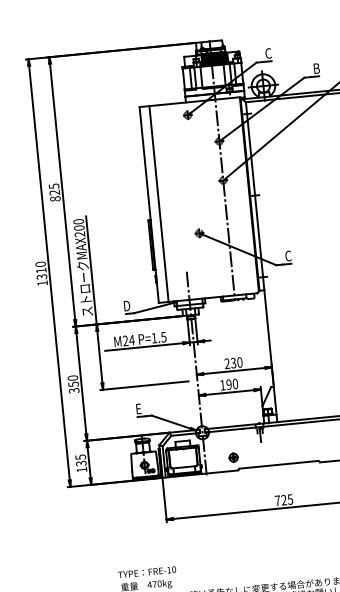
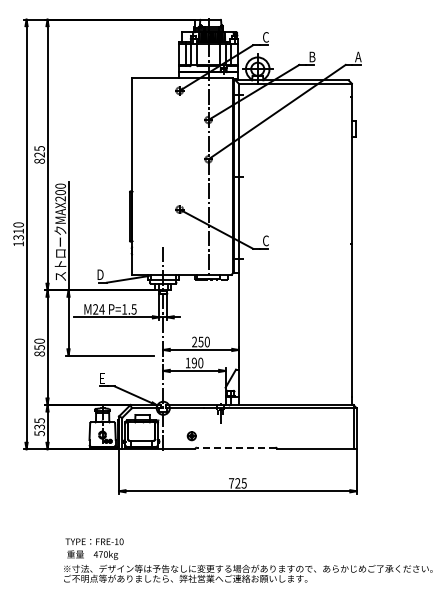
line: (159, 204) -> (142, 176), removed
text: (233, 362) -> (200, 341), 230 -> 250
text: (73, 390) -> (39, 353), 350 -> 850
line: (278, 464) -> (235, 447), solid -> dashed
text: (81, 469) -> (39, 433), 135 -> 535

